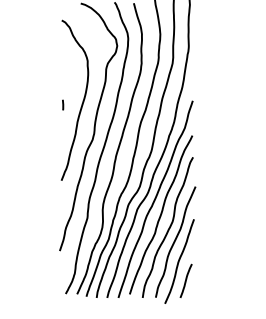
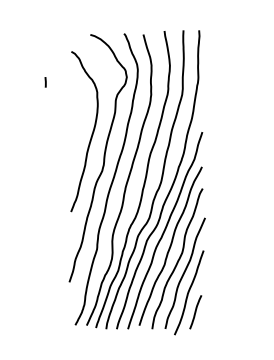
line: (62, 105) -> (45, 82), moved

